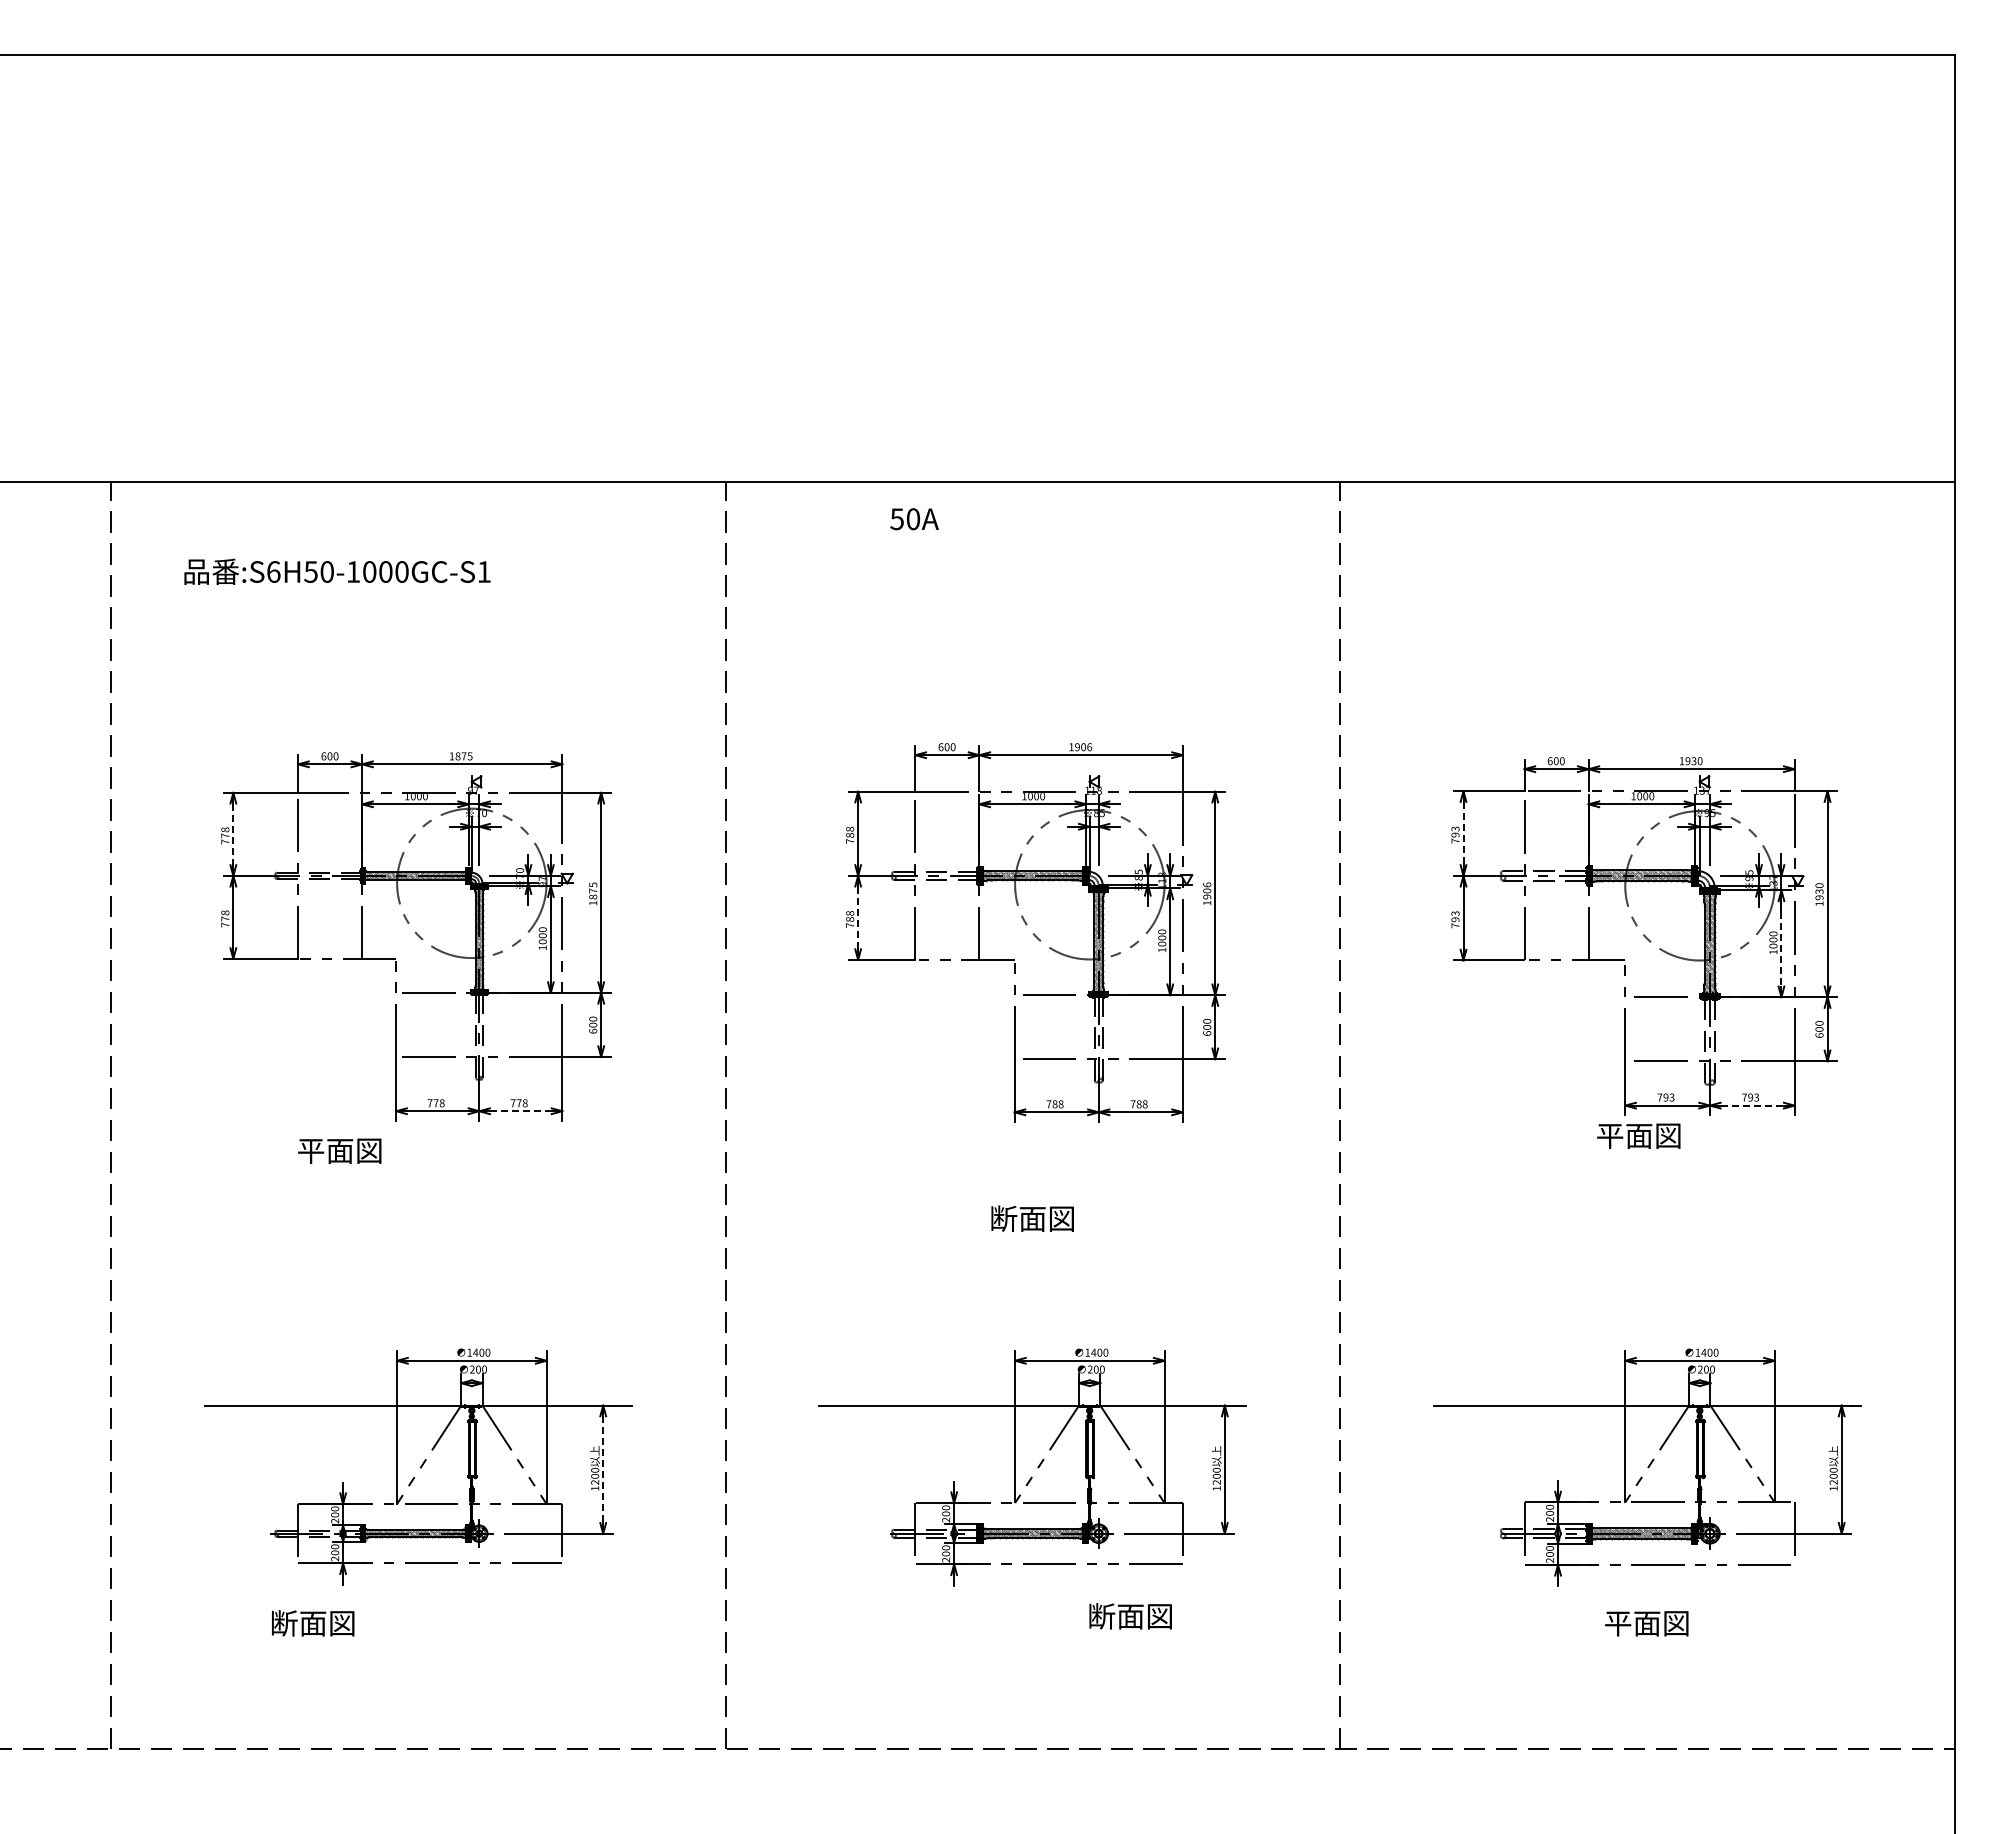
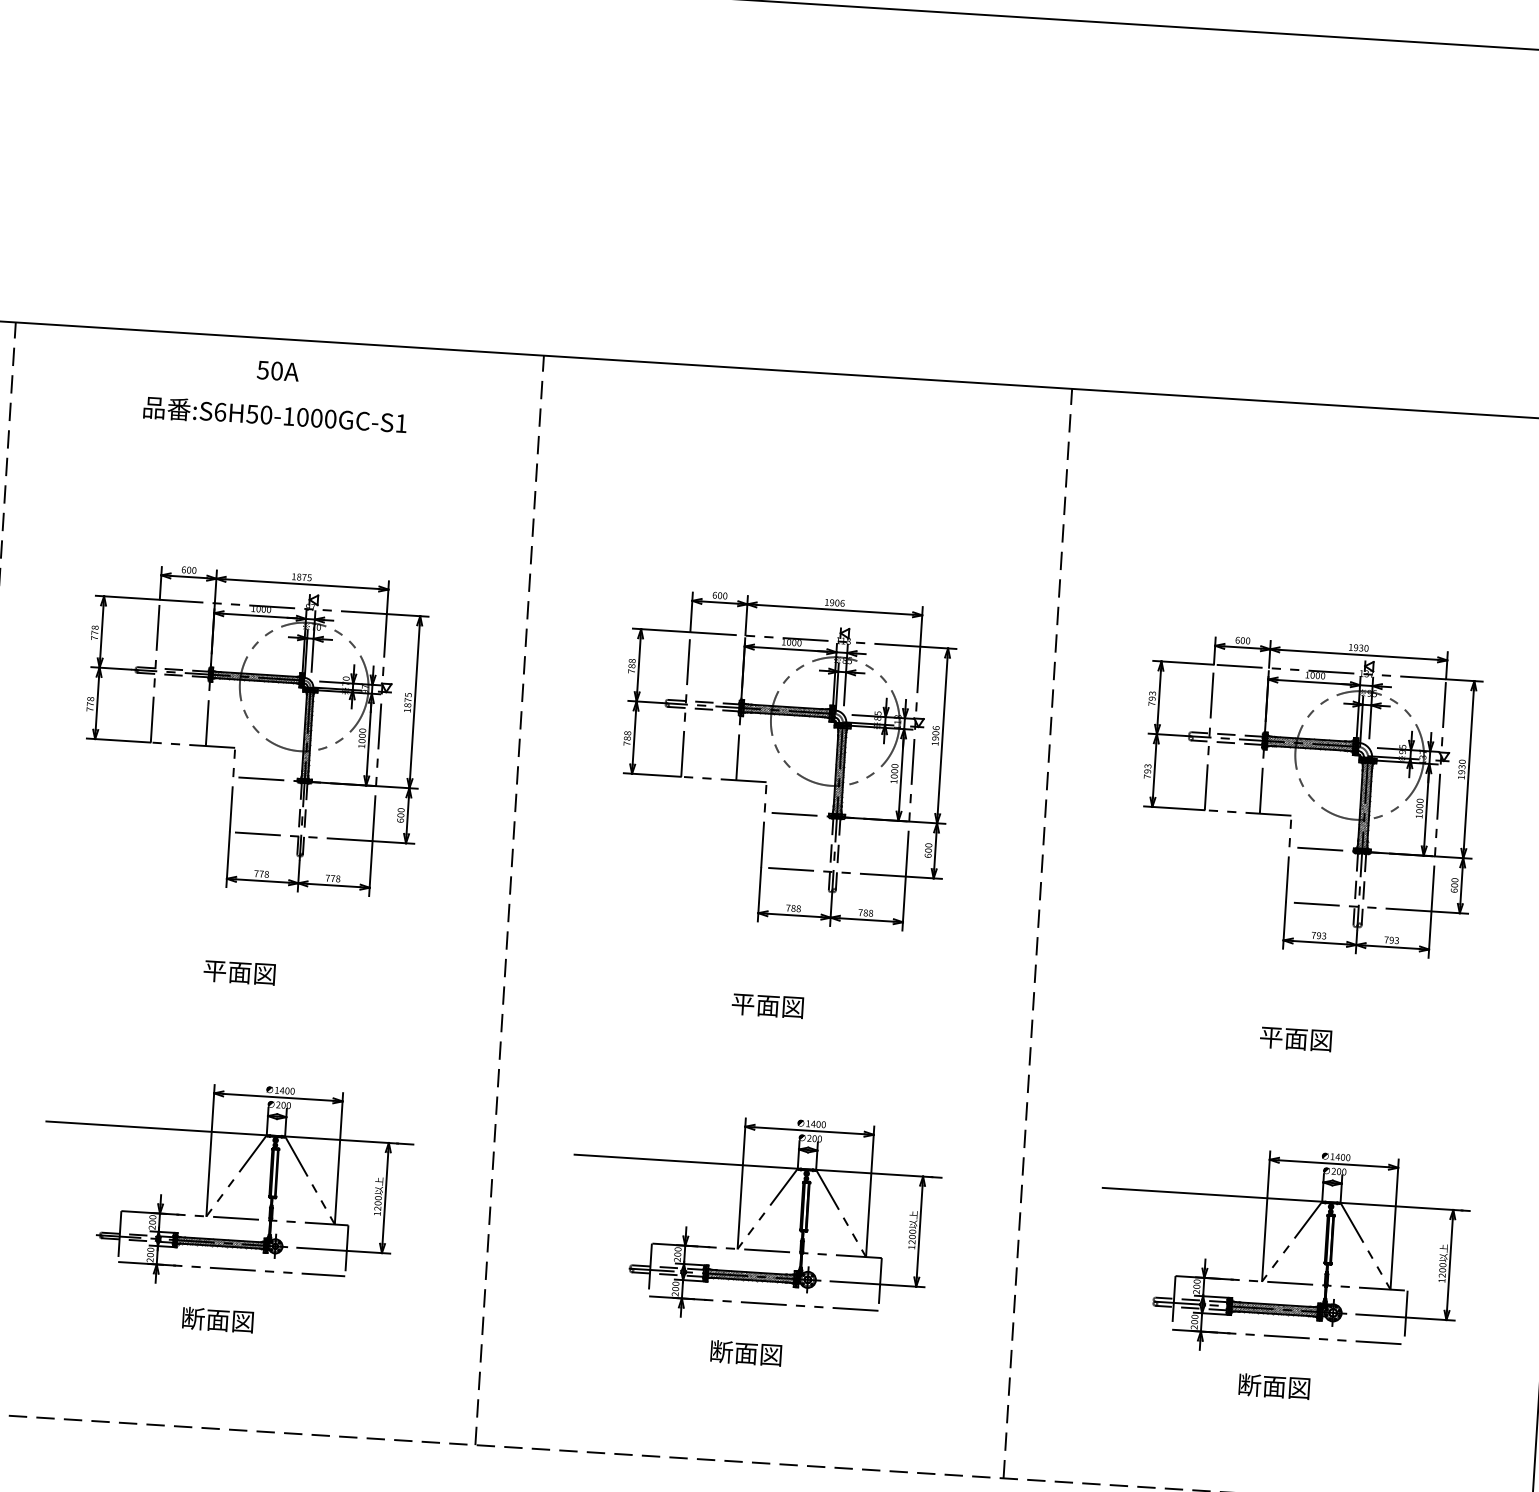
text: (914, 519) -> (278, 371), moved
text: (337, 571) -> (275, 415), moved
line: (1463, 833) -> (1159, 697), dashed -> solid
line: (233, 834) -> (101, 632), dashed -> solid
line: (858, 918) -> (634, 738), dashed -> solid
line: (1781, 943) -> (1426, 809), dashed -> solid
line: (1752, 1105) -> (1392, 947), dashed -> solid
line: (520, 1111) -> (333, 885), dashed -> solid
text: (1638, 1135) -> (1295, 1038), moved
text: (339, 1150) -> (239, 972), moved
text: (1003, 1218) -> (743, 1003), 断面図 -> 平面図
line: (603, 1470) -> (385, 1198), dashed -> solid
text: (1130, 1616) -> (746, 1353), moved
text: (313, 1623) -> (218, 1320), moved
text: (1618, 1623) -> (1249, 1385), 平面図 -> 断面図

